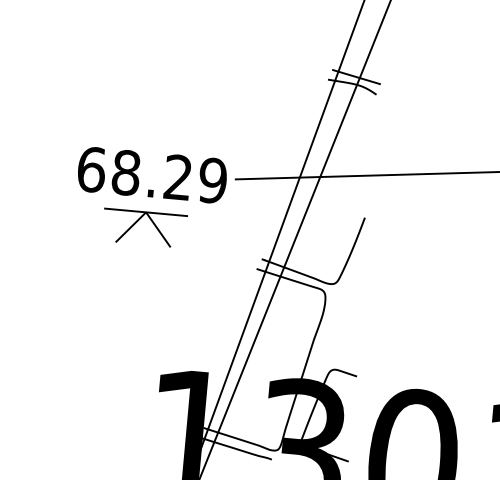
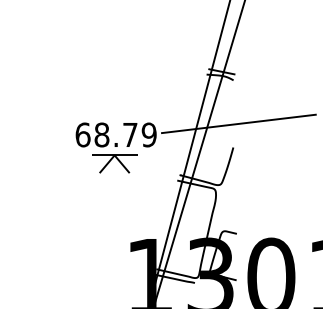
text: (178, 176) -> (130, 134), 68.29 -> 68.79

